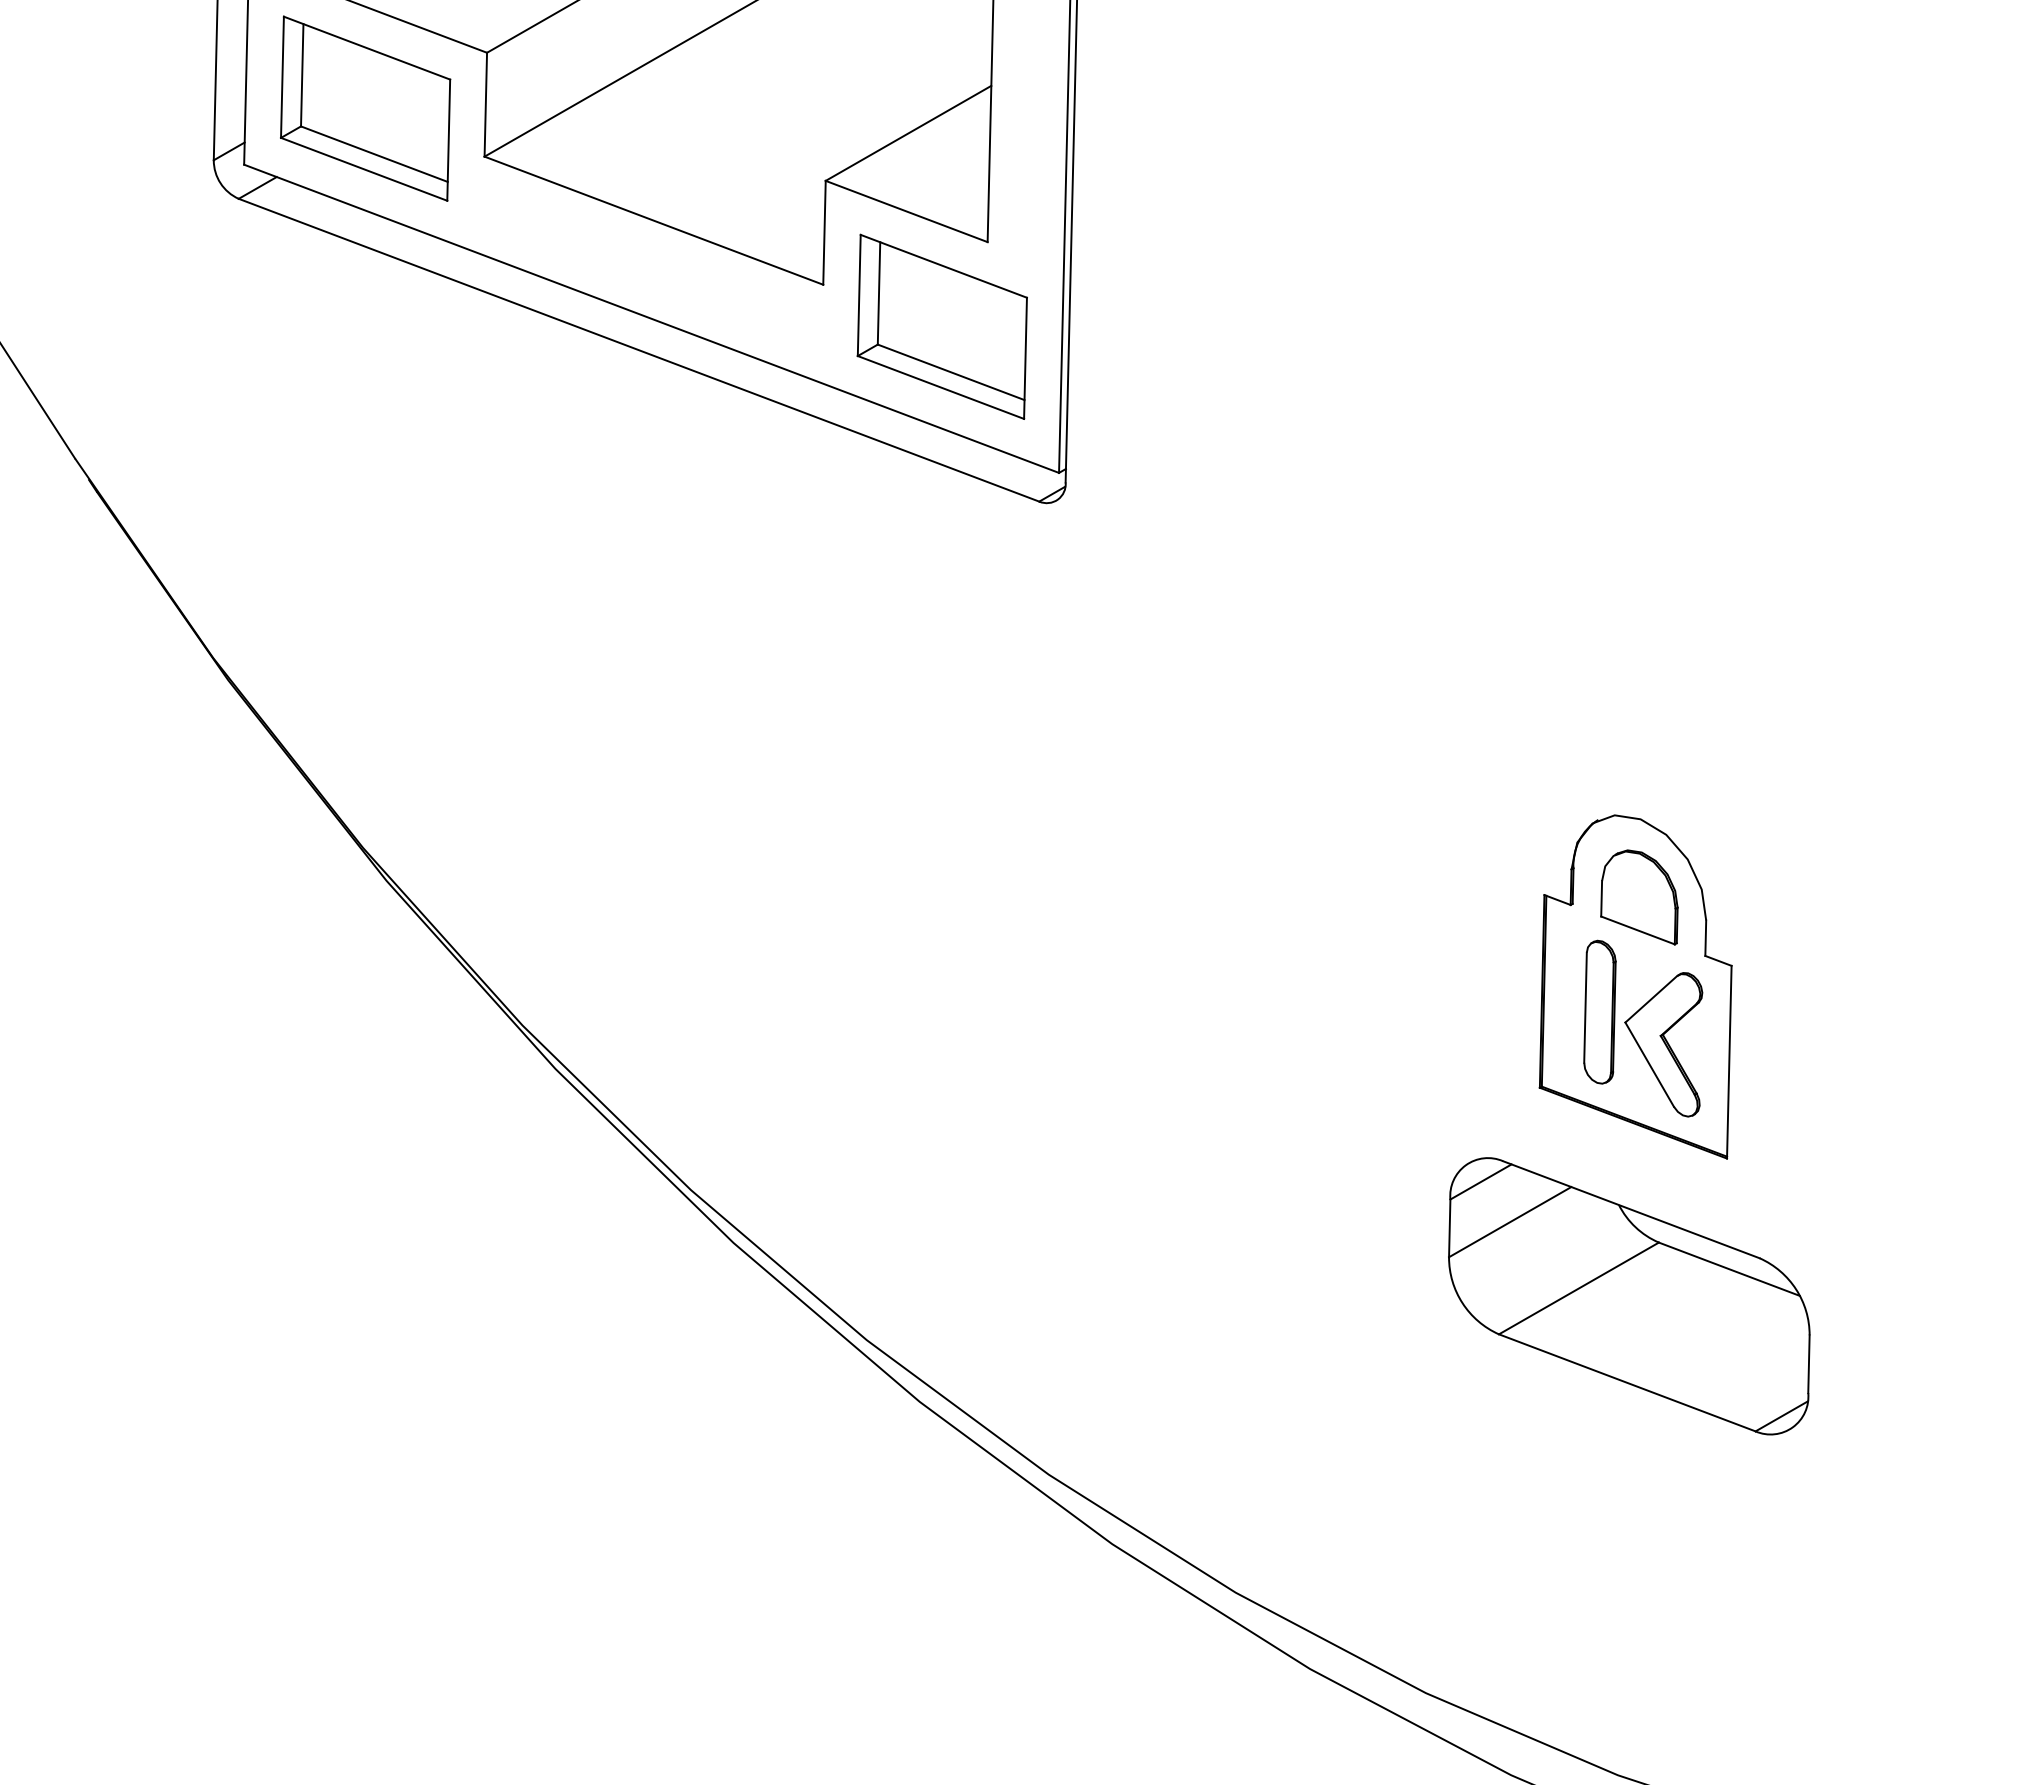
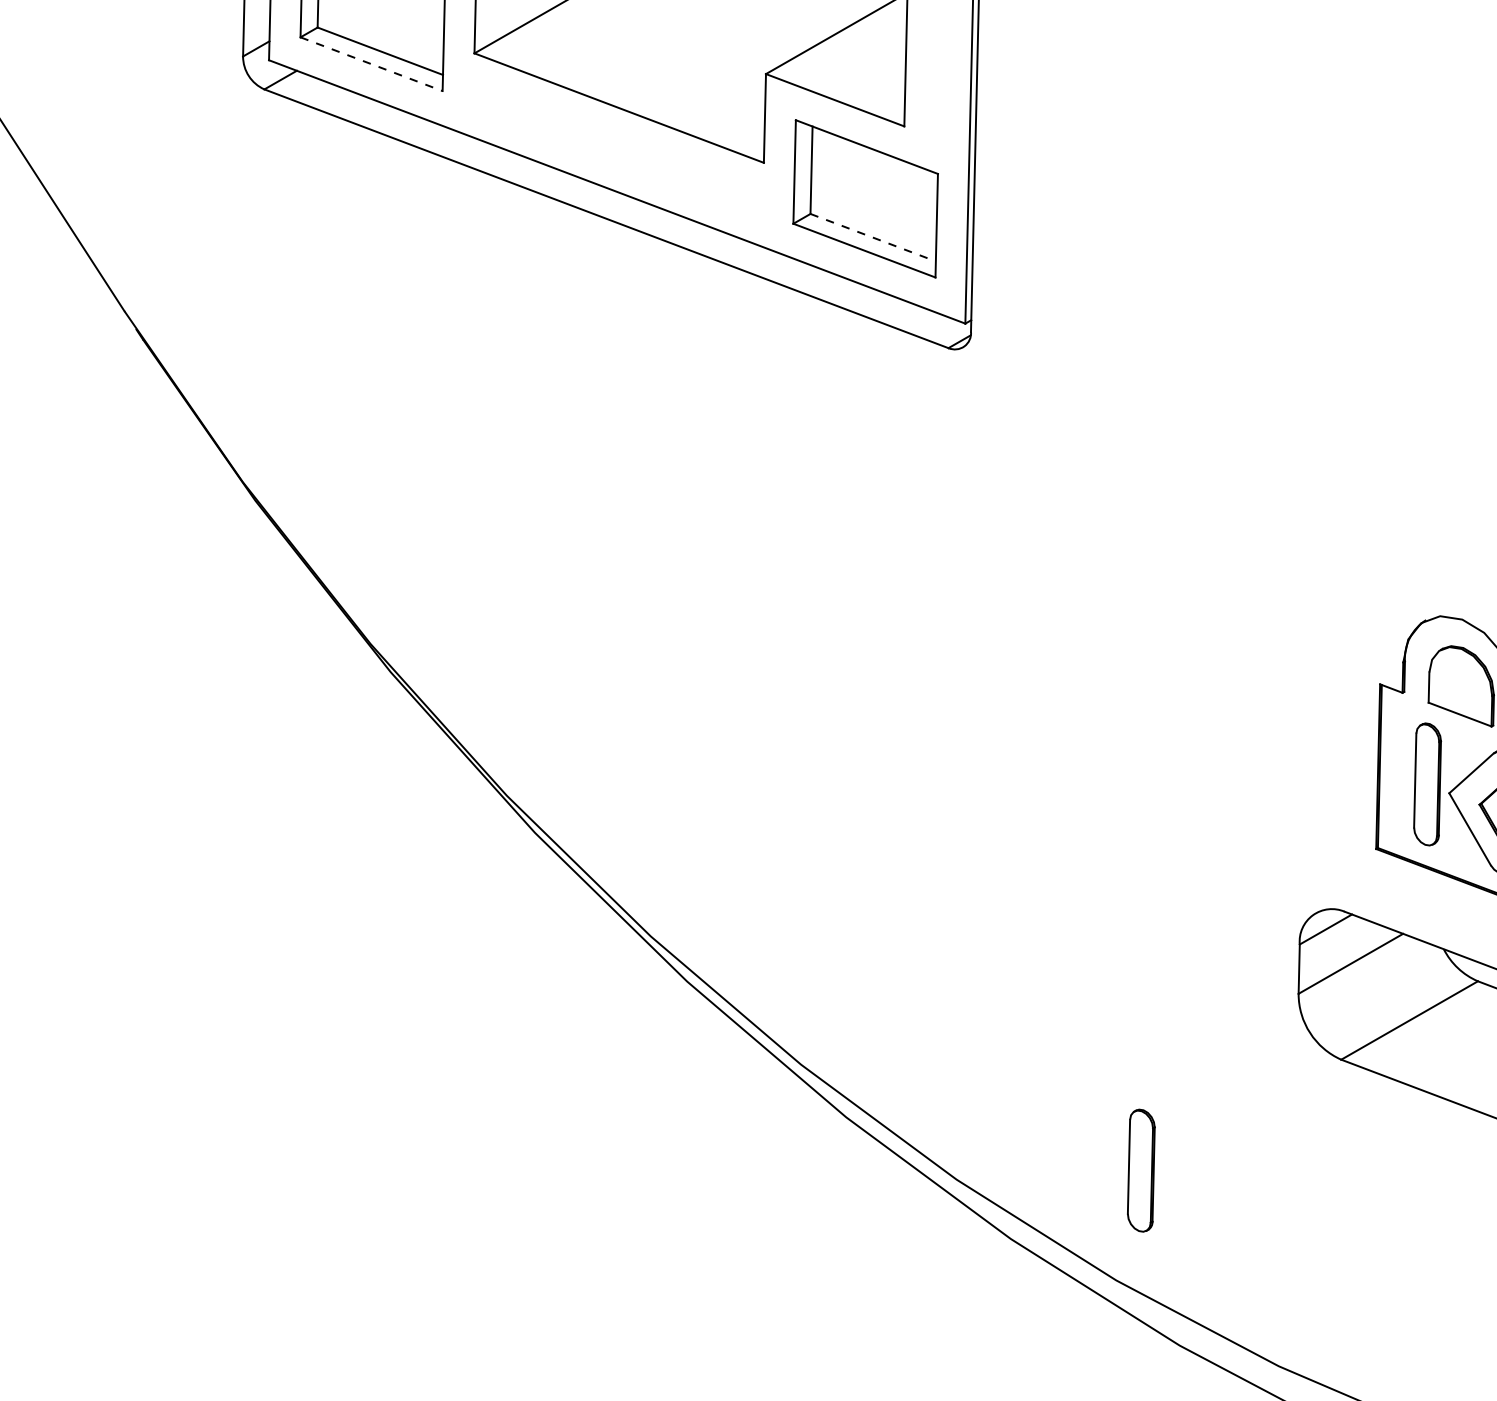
line: (364, 169) -> (371, 64), solid -> dashed
line: (951, 372) -> (873, 237), solid -> dashed
part: (1264, 1463) -> (1140, 1170), added

